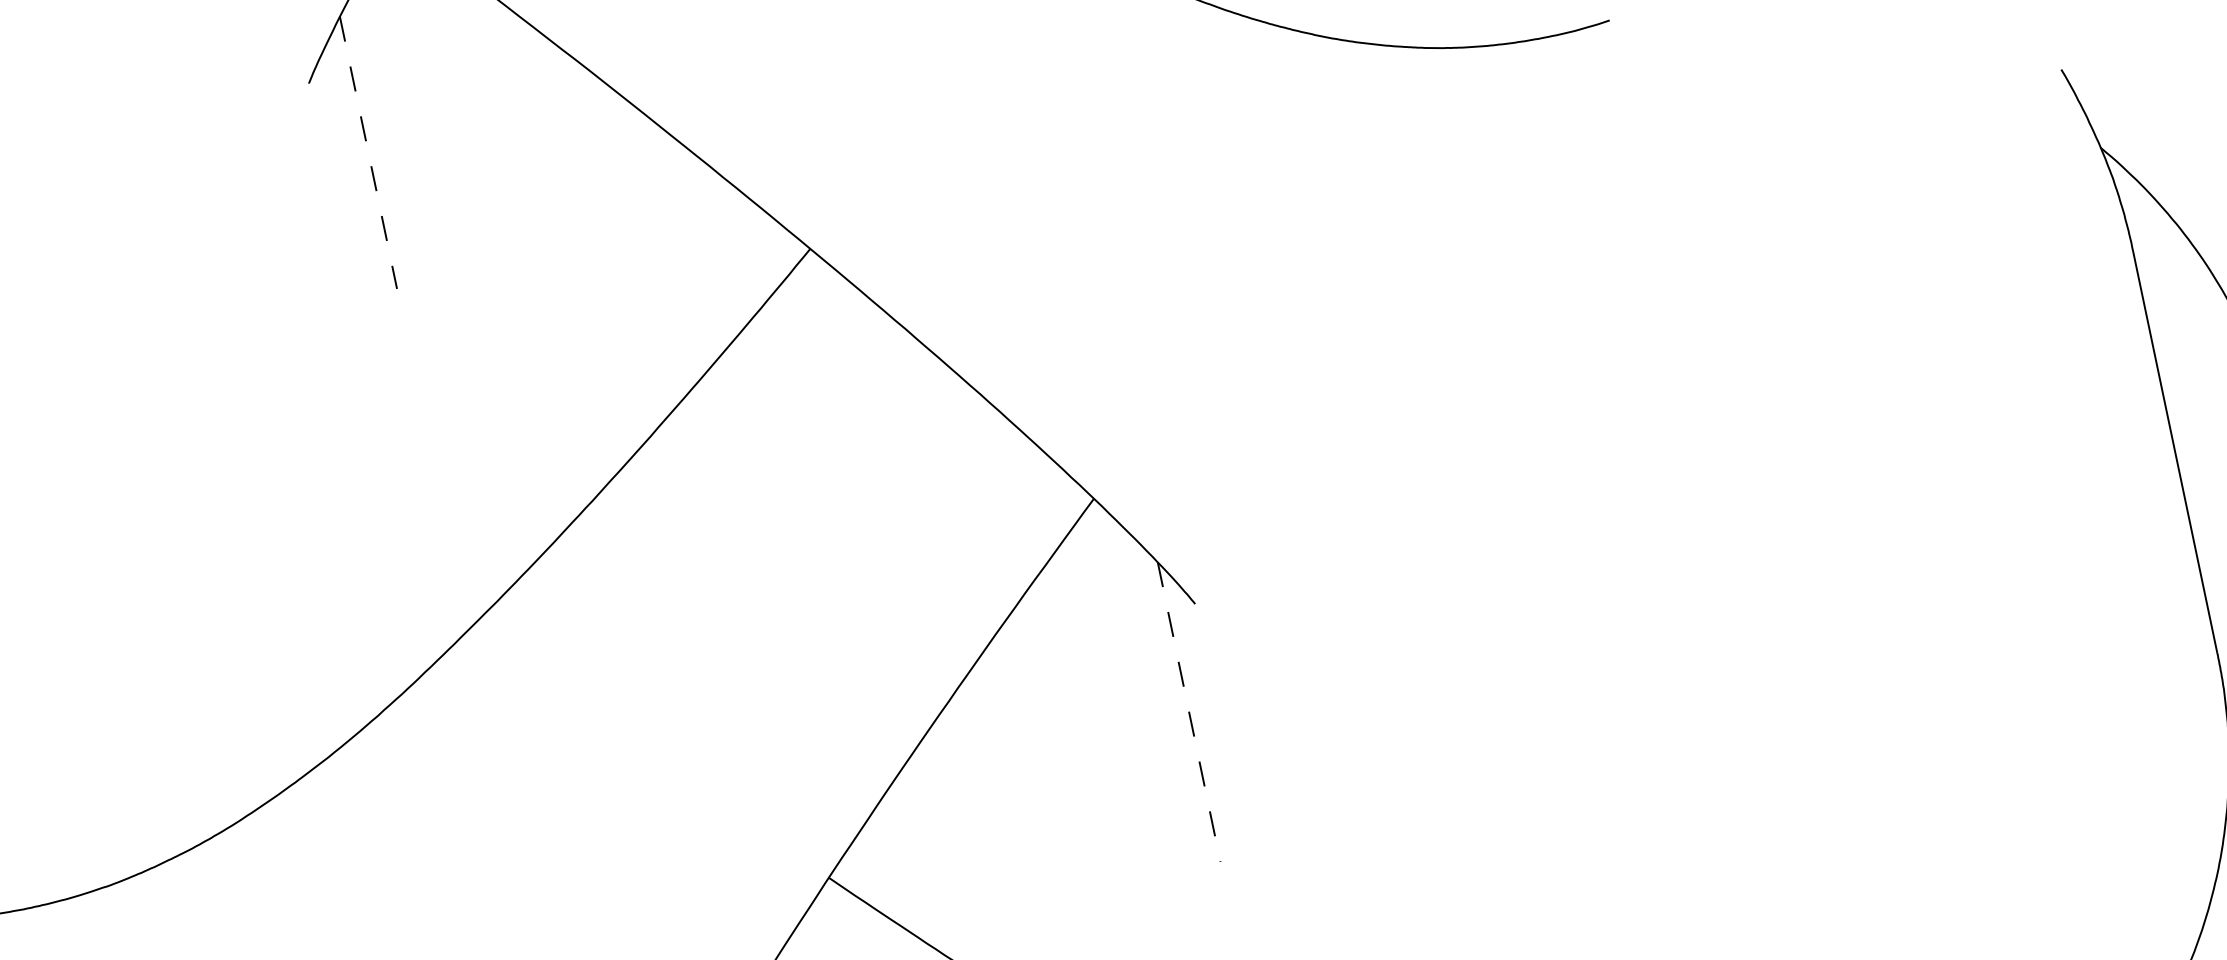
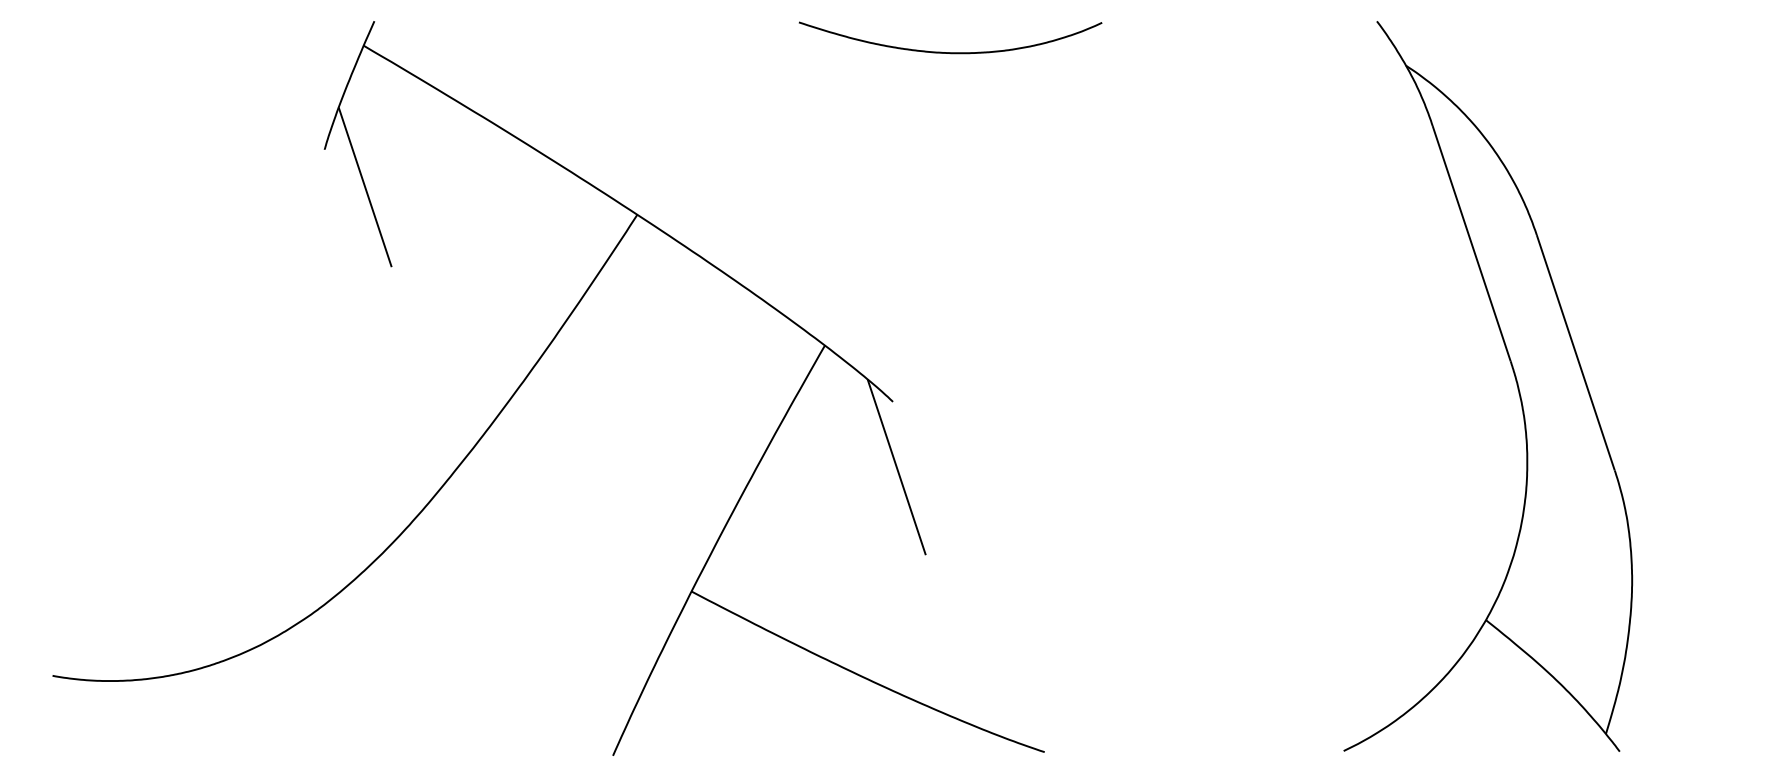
line: (368, 153) -> (365, 187), dashed -> solid
line: (1188, 712) -> (896, 467), dashed -> solid

